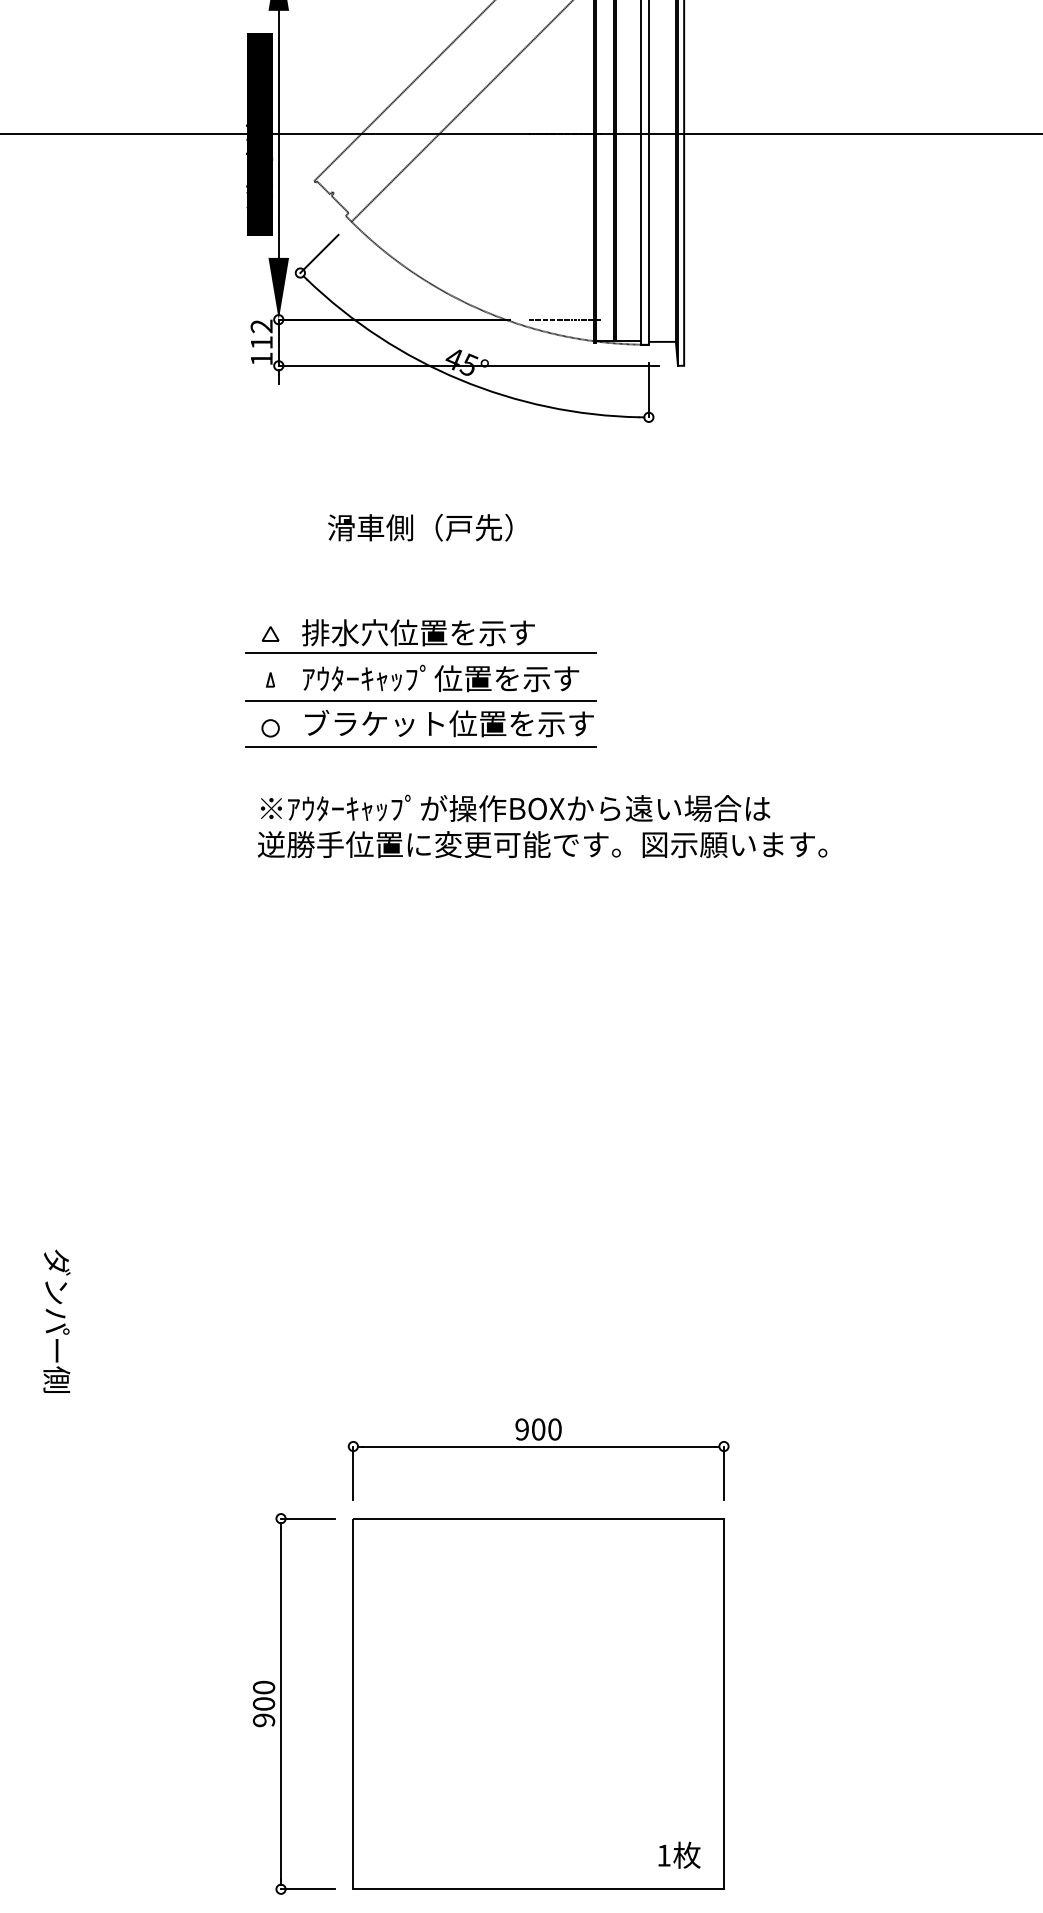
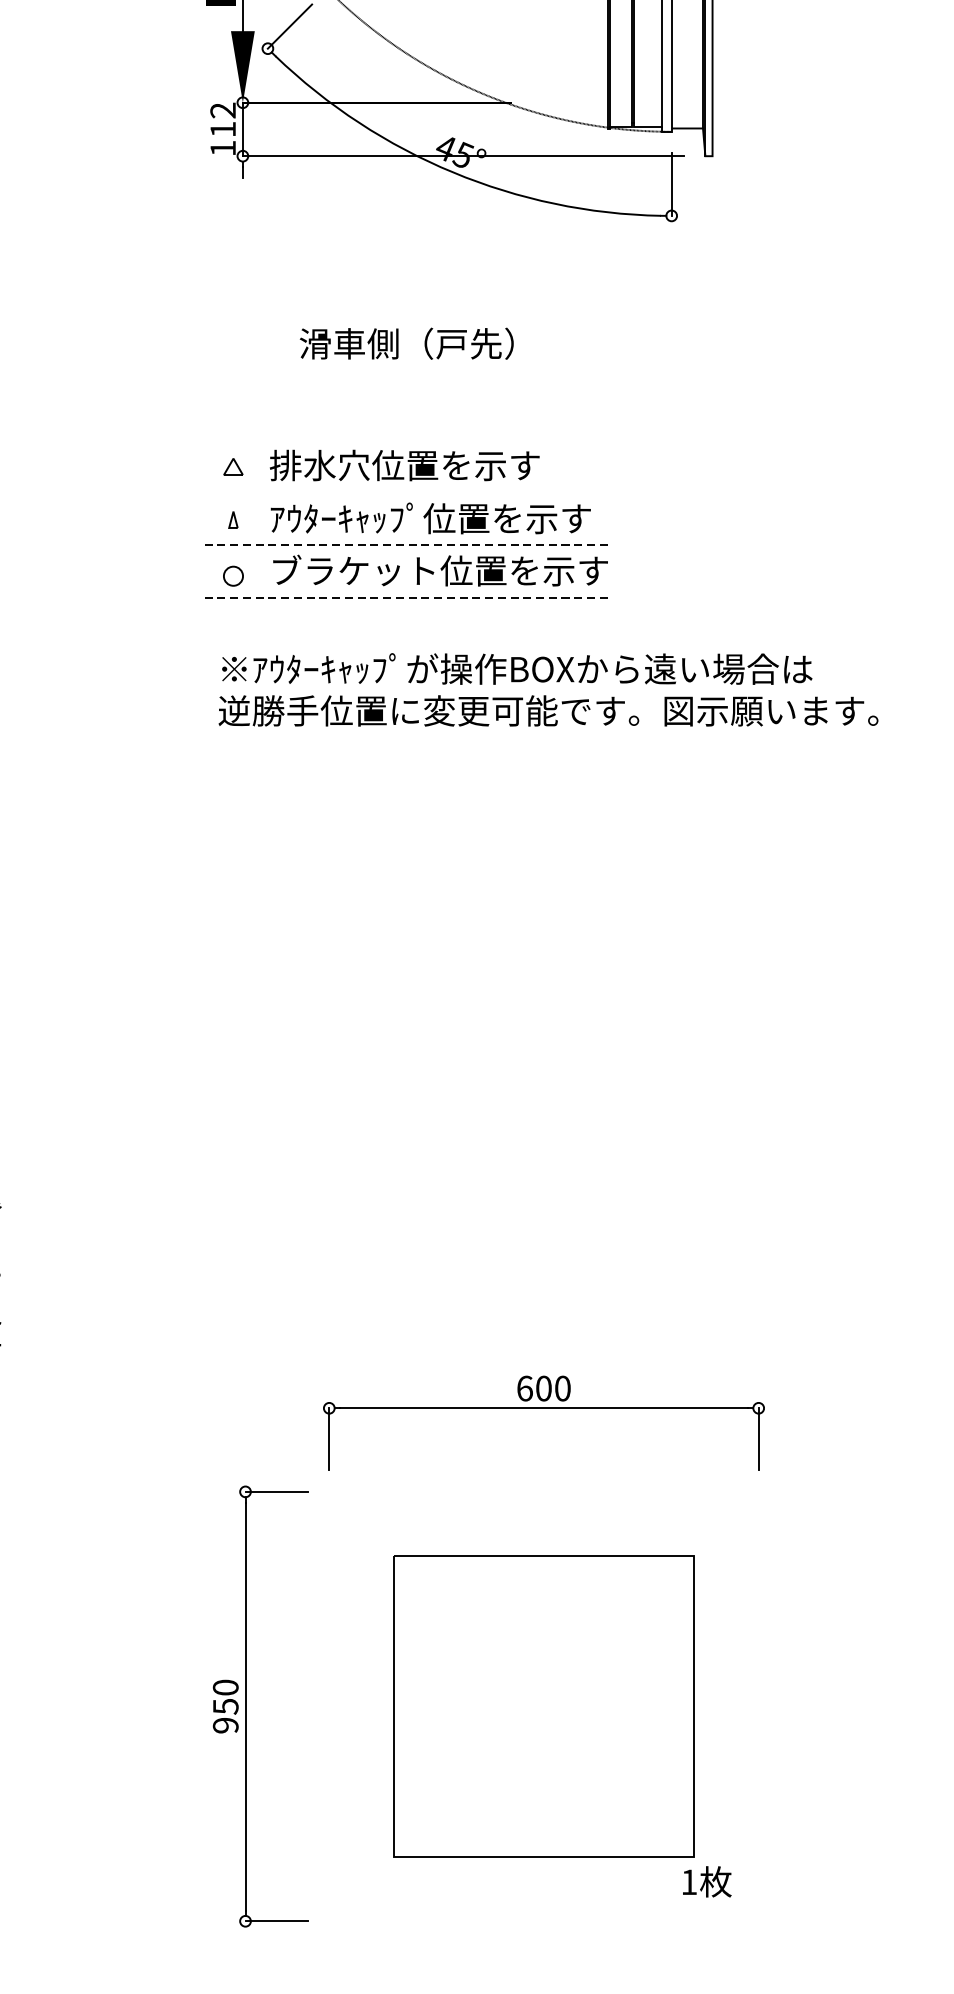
line: (564, 319) -> (573, 102), removed
line: (420, 653) -> (407, 489), removed
line: (421, 701) -> (408, 545), solid -> dashed
line: (421, 746) -> (408, 597), solid -> dashed
text: (522, 1429) -> (525, 1388), 900 -> 600
part: (538, 1703) -> (543, 1706), size x0.7
text: (263, 1704) -> (225, 1707), 900 -> 950

